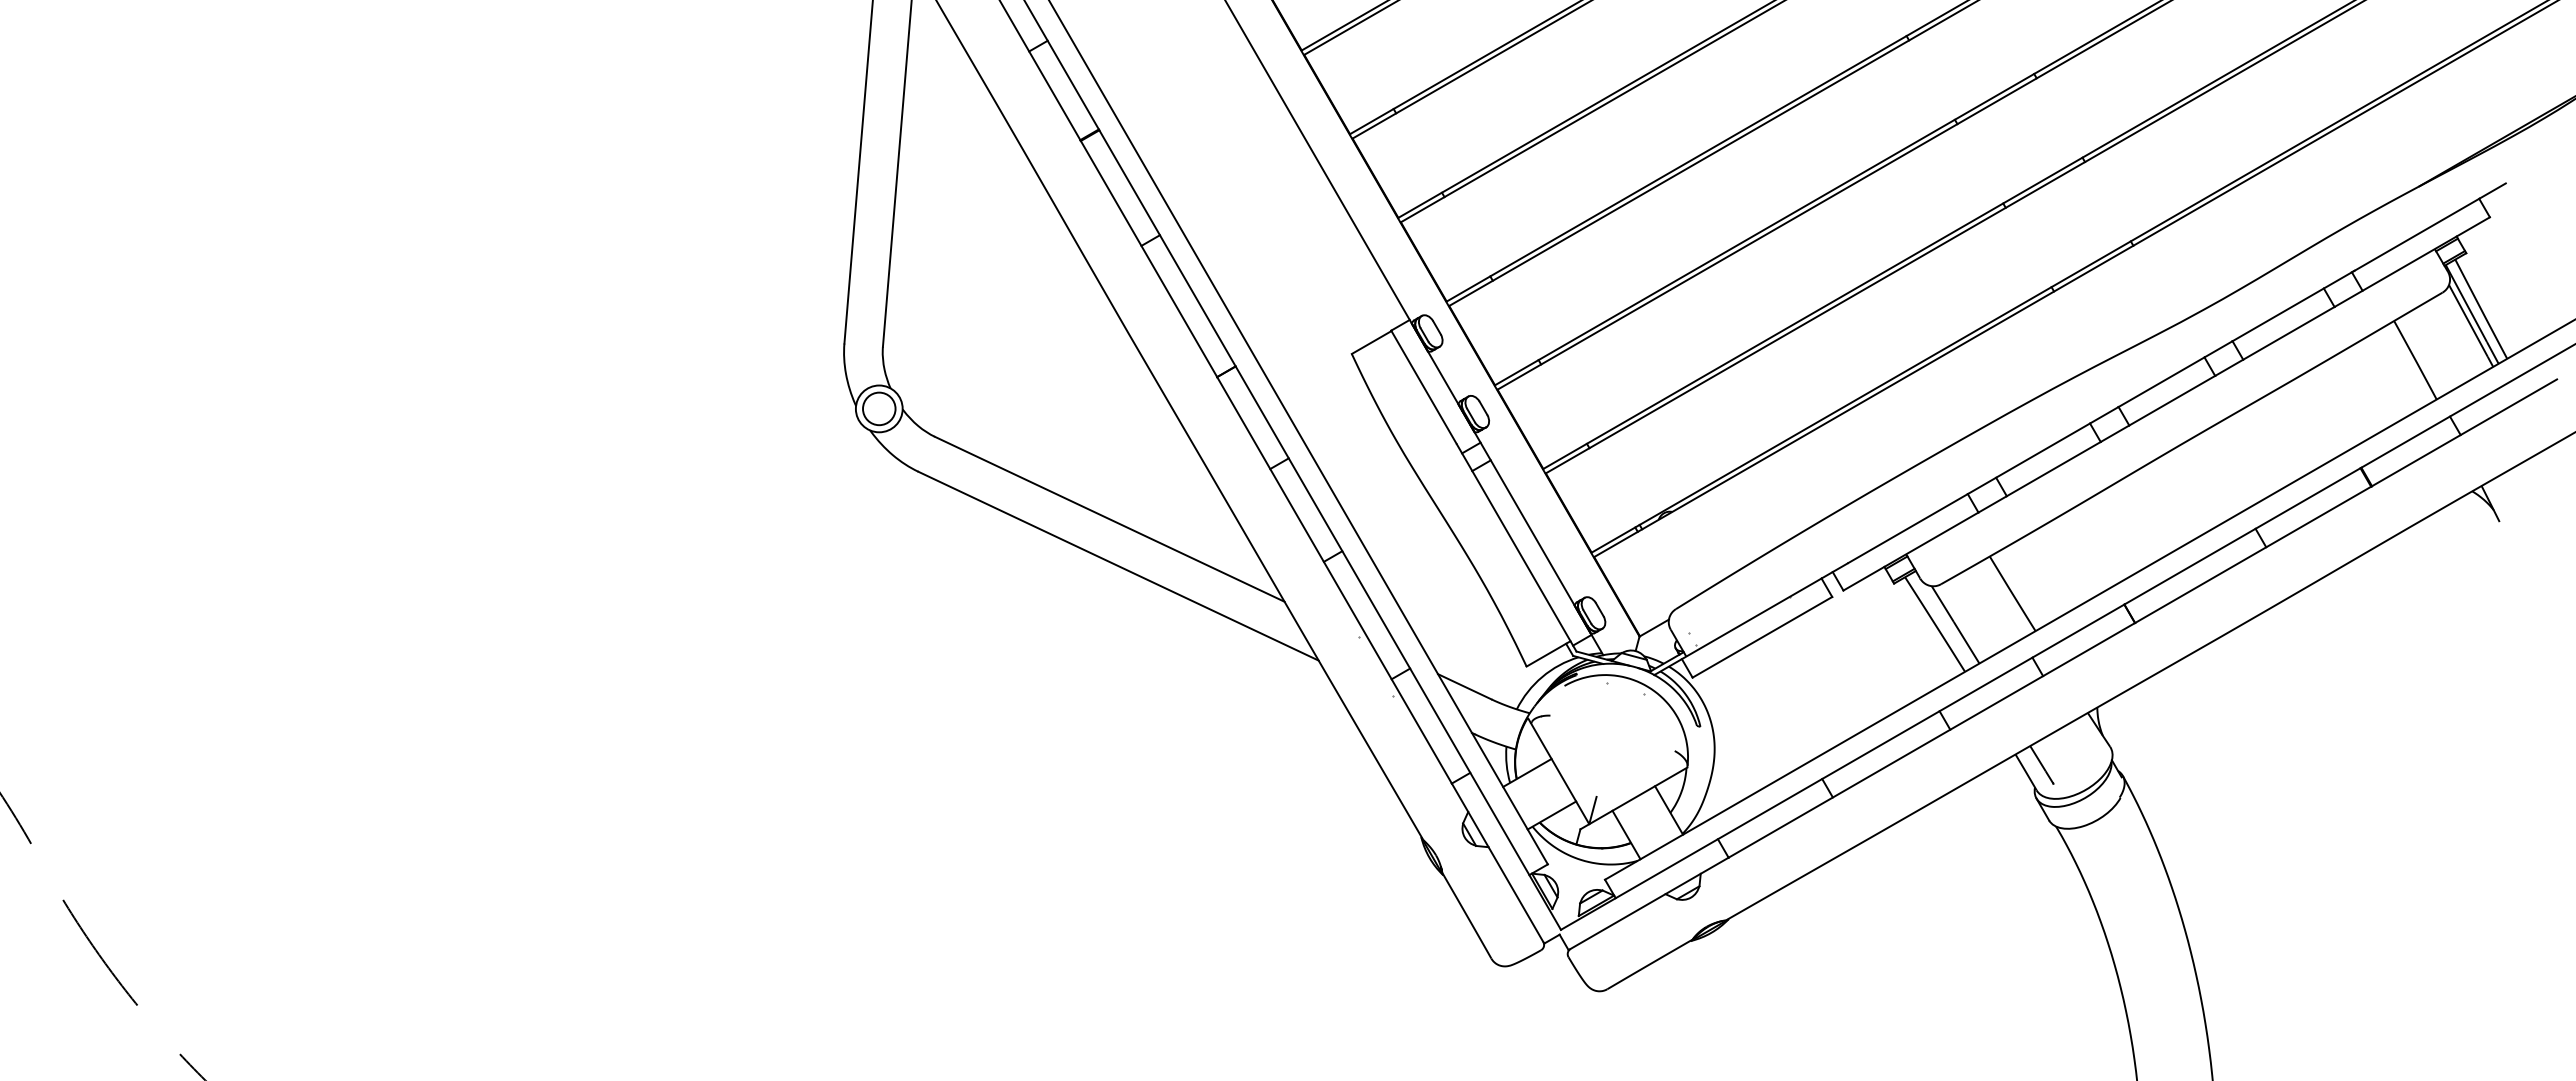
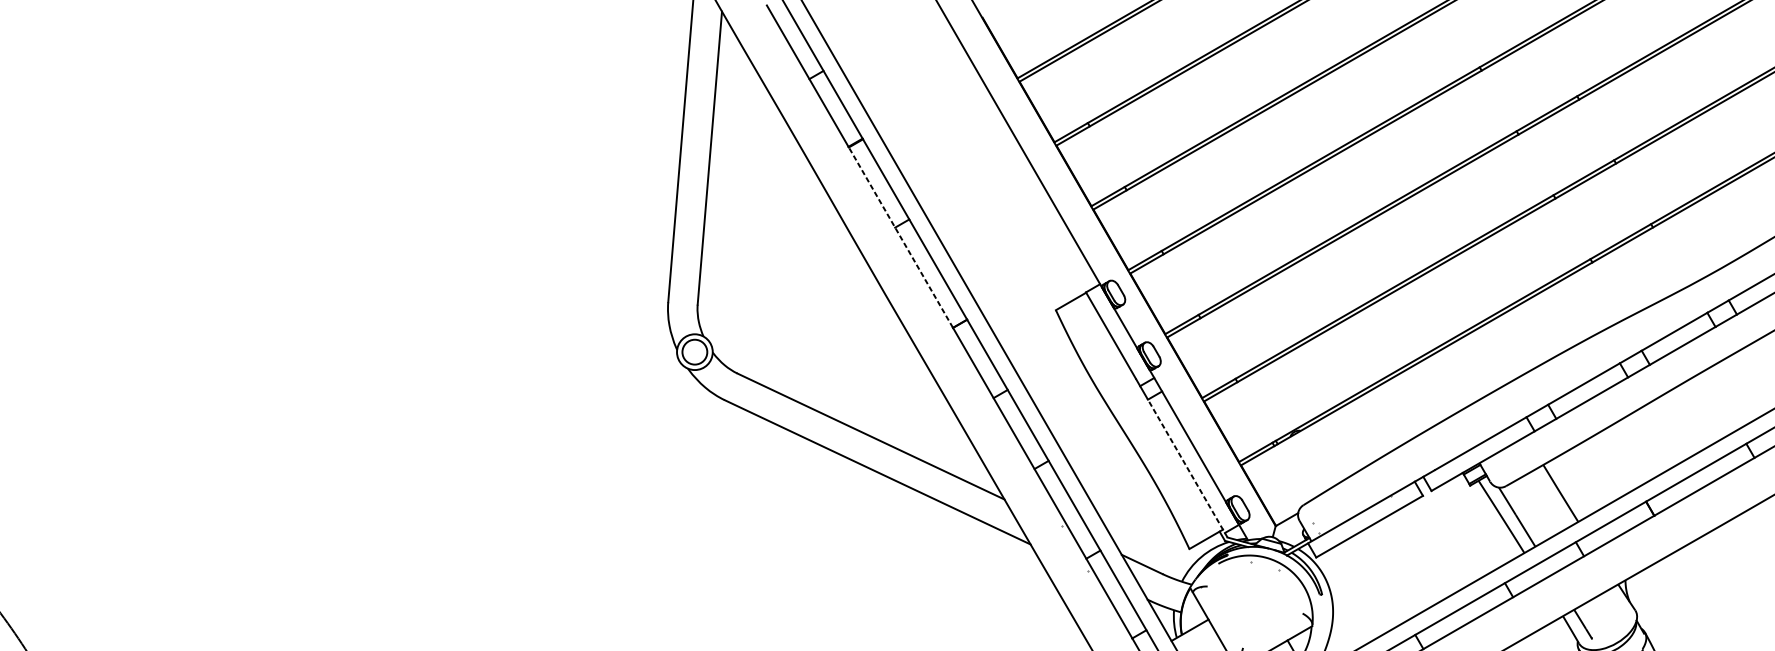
line: (1148, 258) -> (900, 237), solid -> dashed
line: (1524, 560) -> (1187, 467), solid -> dashed

